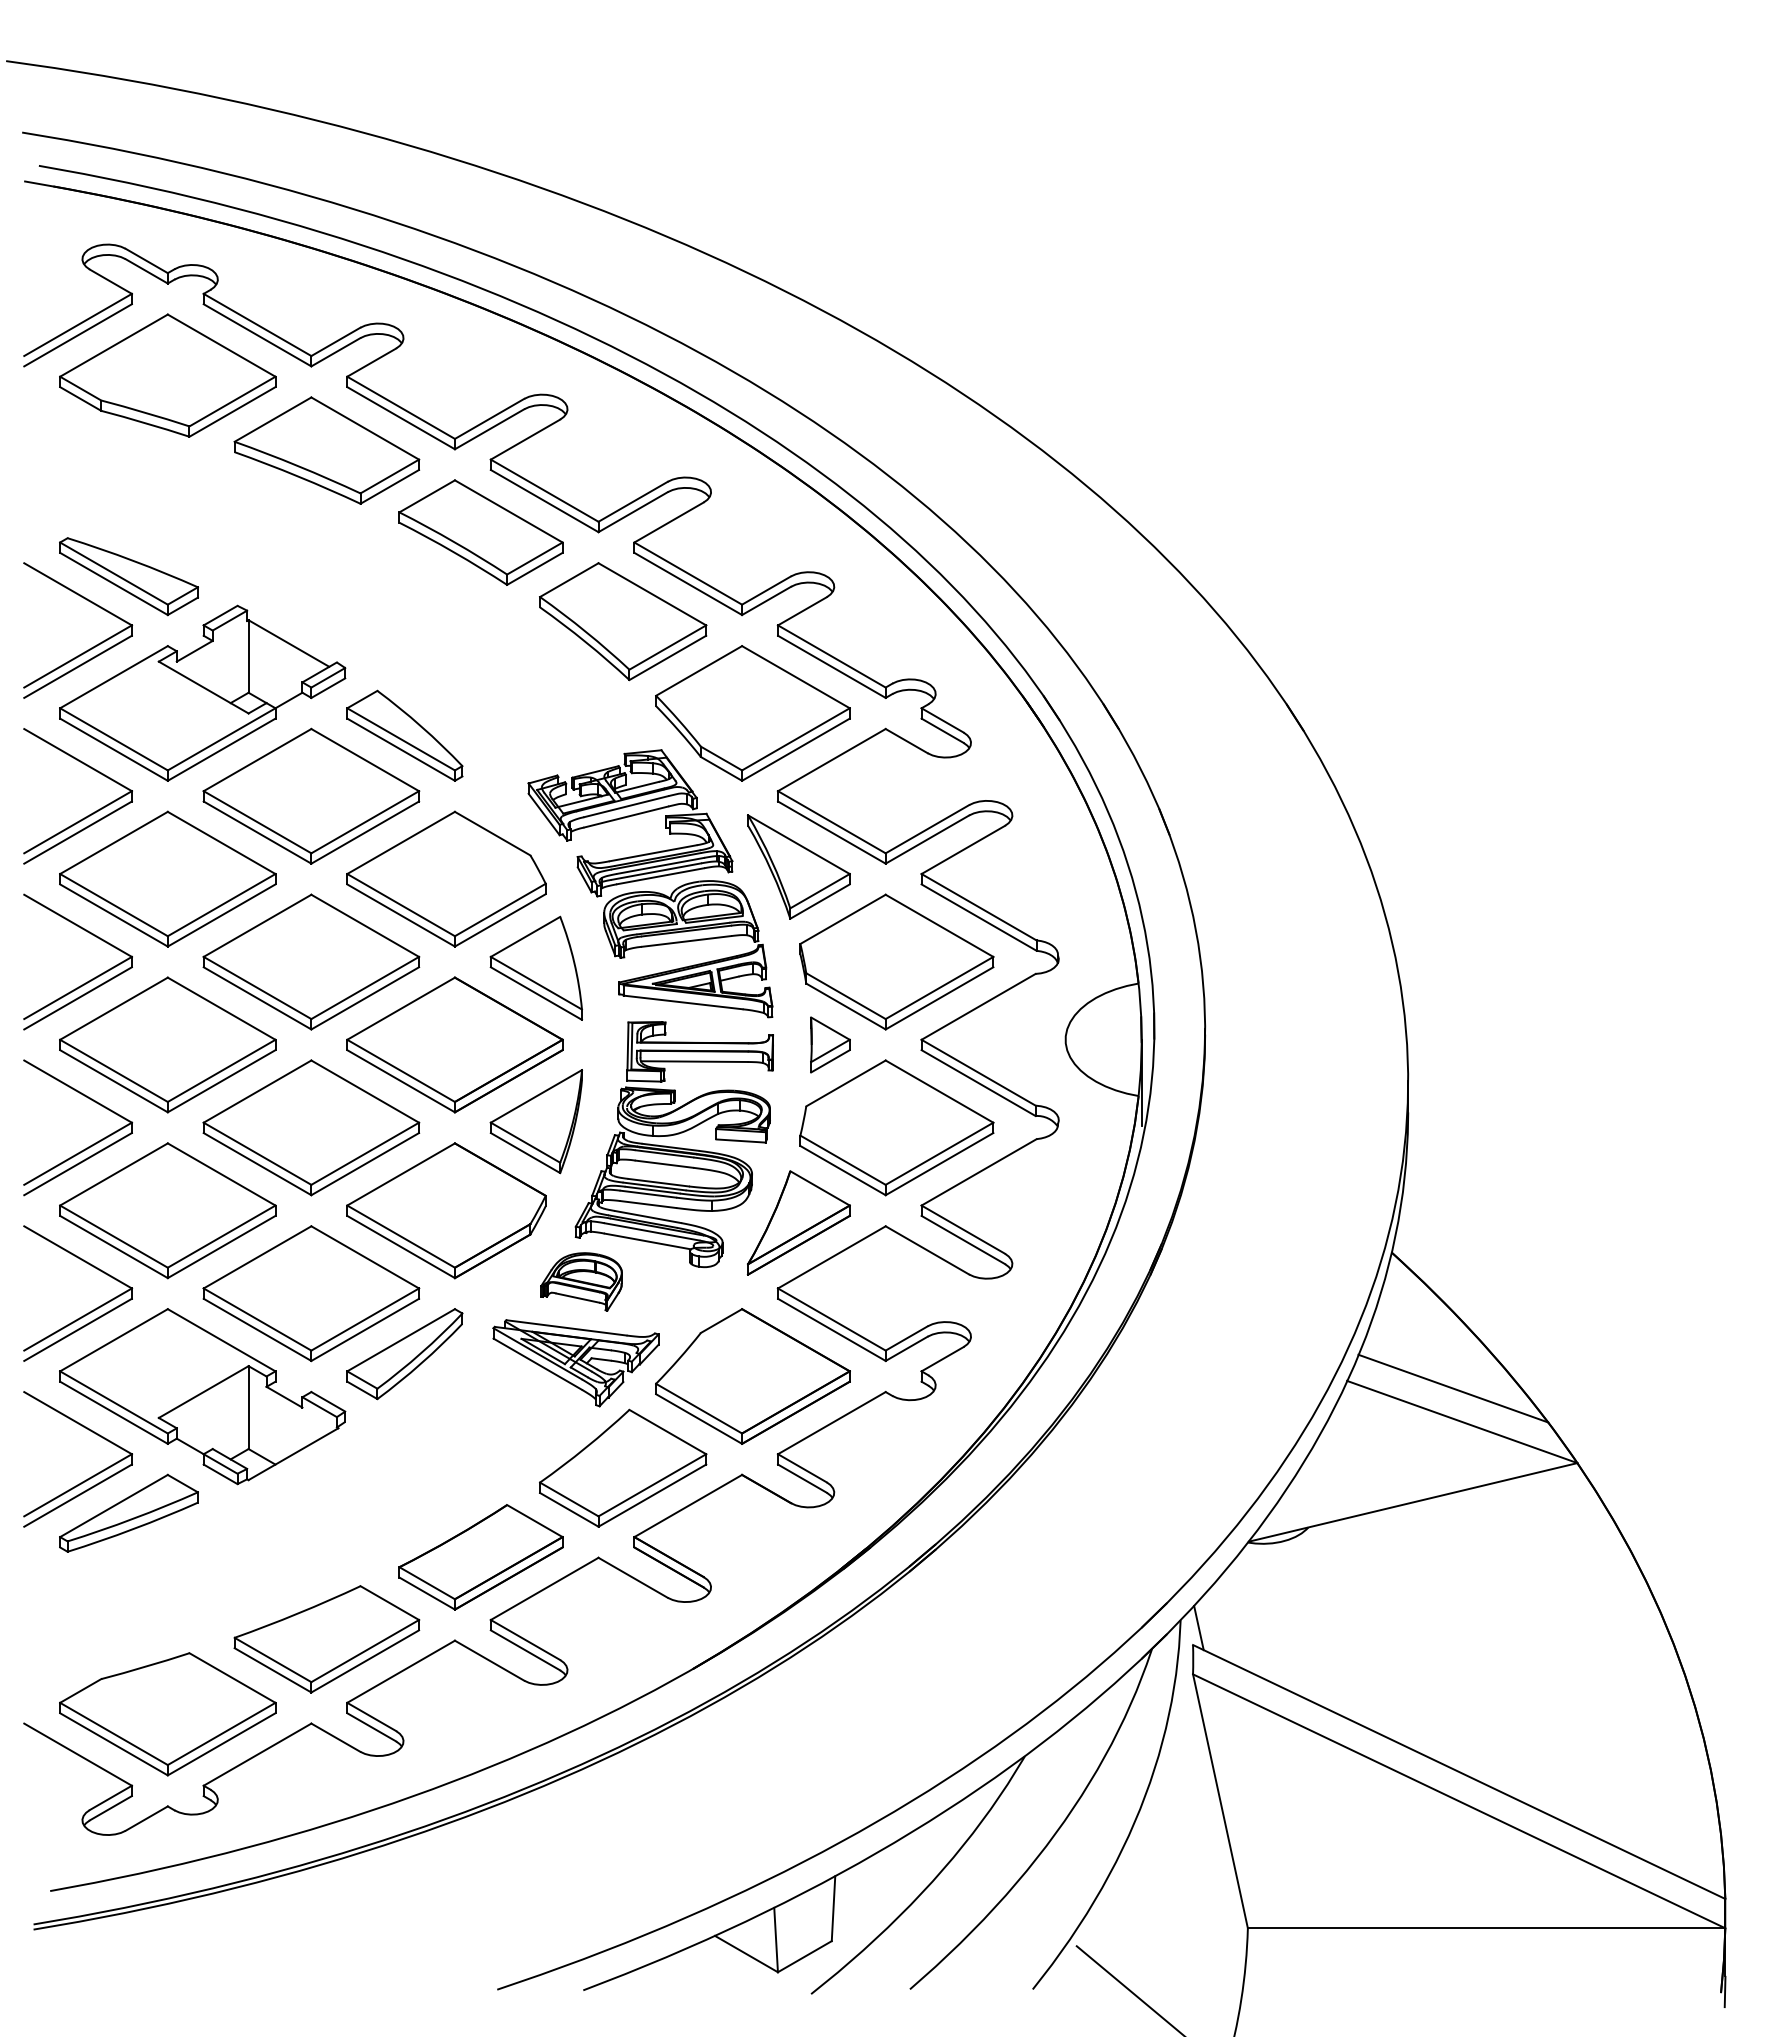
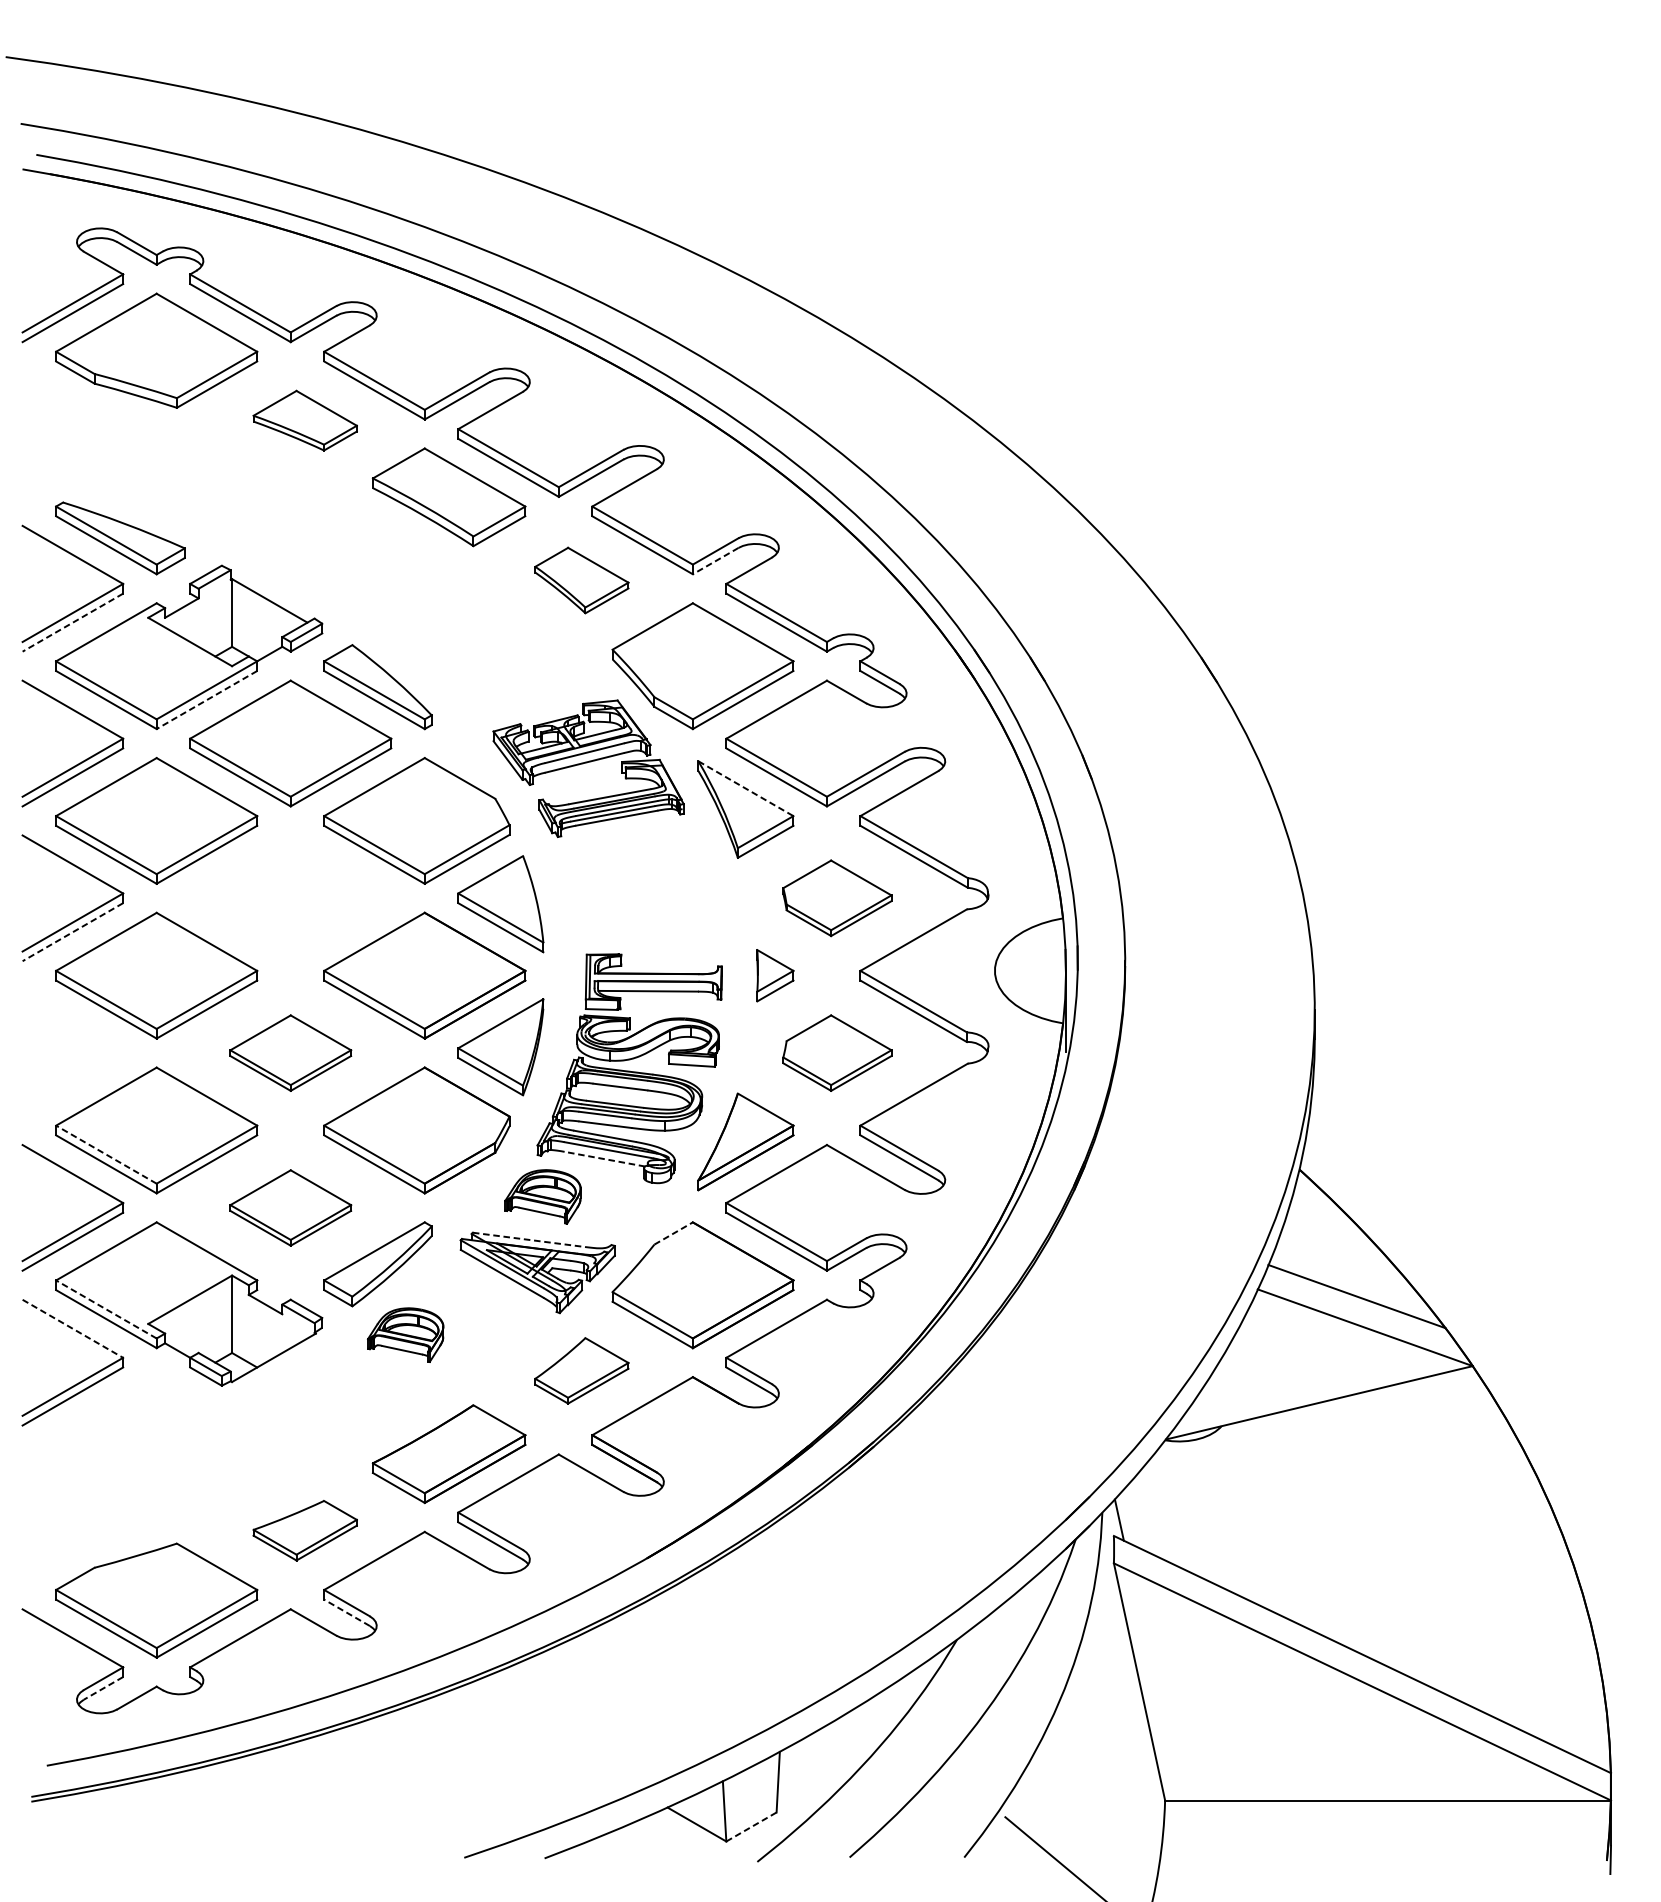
part: (326, 450) -> (304, 420), size x0.6
line: (766, 601) -> (715, 561), solid -> dashed
part: (623, 621) -> (582, 580), size x0.6
line: (77, 667) -> (72, 623), solid -> dashed
line: (221, 749) -> (206, 699), solid -> dashed
line: (798, 844) -> (745, 788), solid -> dashed
part: (688, 942) -> (642, 880), removed
part: (311, 961) -> (290, 897), removed
part: (896, 961) -> (837, 897), size x0.6
line: (77, 998) -> (72, 932), solid -> dashed
part: (311, 1127) -> (290, 1052), size x0.6
part: (896, 1127) -> (837, 1052), size x0.6
part: (86, 1147) -> (80, 1071), removed
line: (113, 1236) -> (105, 1154), solid -> dashed
line: (647, 1241) -> (604, 1159), solid -> dashed
part: (311, 1293) -> (290, 1207), size x0.6
line: (721, 1321) -> (673, 1233), solid -> dashed
line: (566, 1327) -> (528, 1239), solid -> dashed
line: (113, 1402) -> (105, 1309), solid -> dashed
line: (78, 1423) -> (73, 1329), solid -> dashed
part: (434, 1429) -> (405, 1334), added
part: (623, 1467) -> (582, 1370), size x0.6
part: (128, 1512) -> (119, 1412), removed
part: (326, 1639) -> (304, 1530), size x0.6
line: (371, 1727) -> (346, 1612), solid -> dashed
line: (110, 1808) -> (103, 1688), solid -> dashed
line: (805, 1956) -> (752, 1826), solid -> dashed

